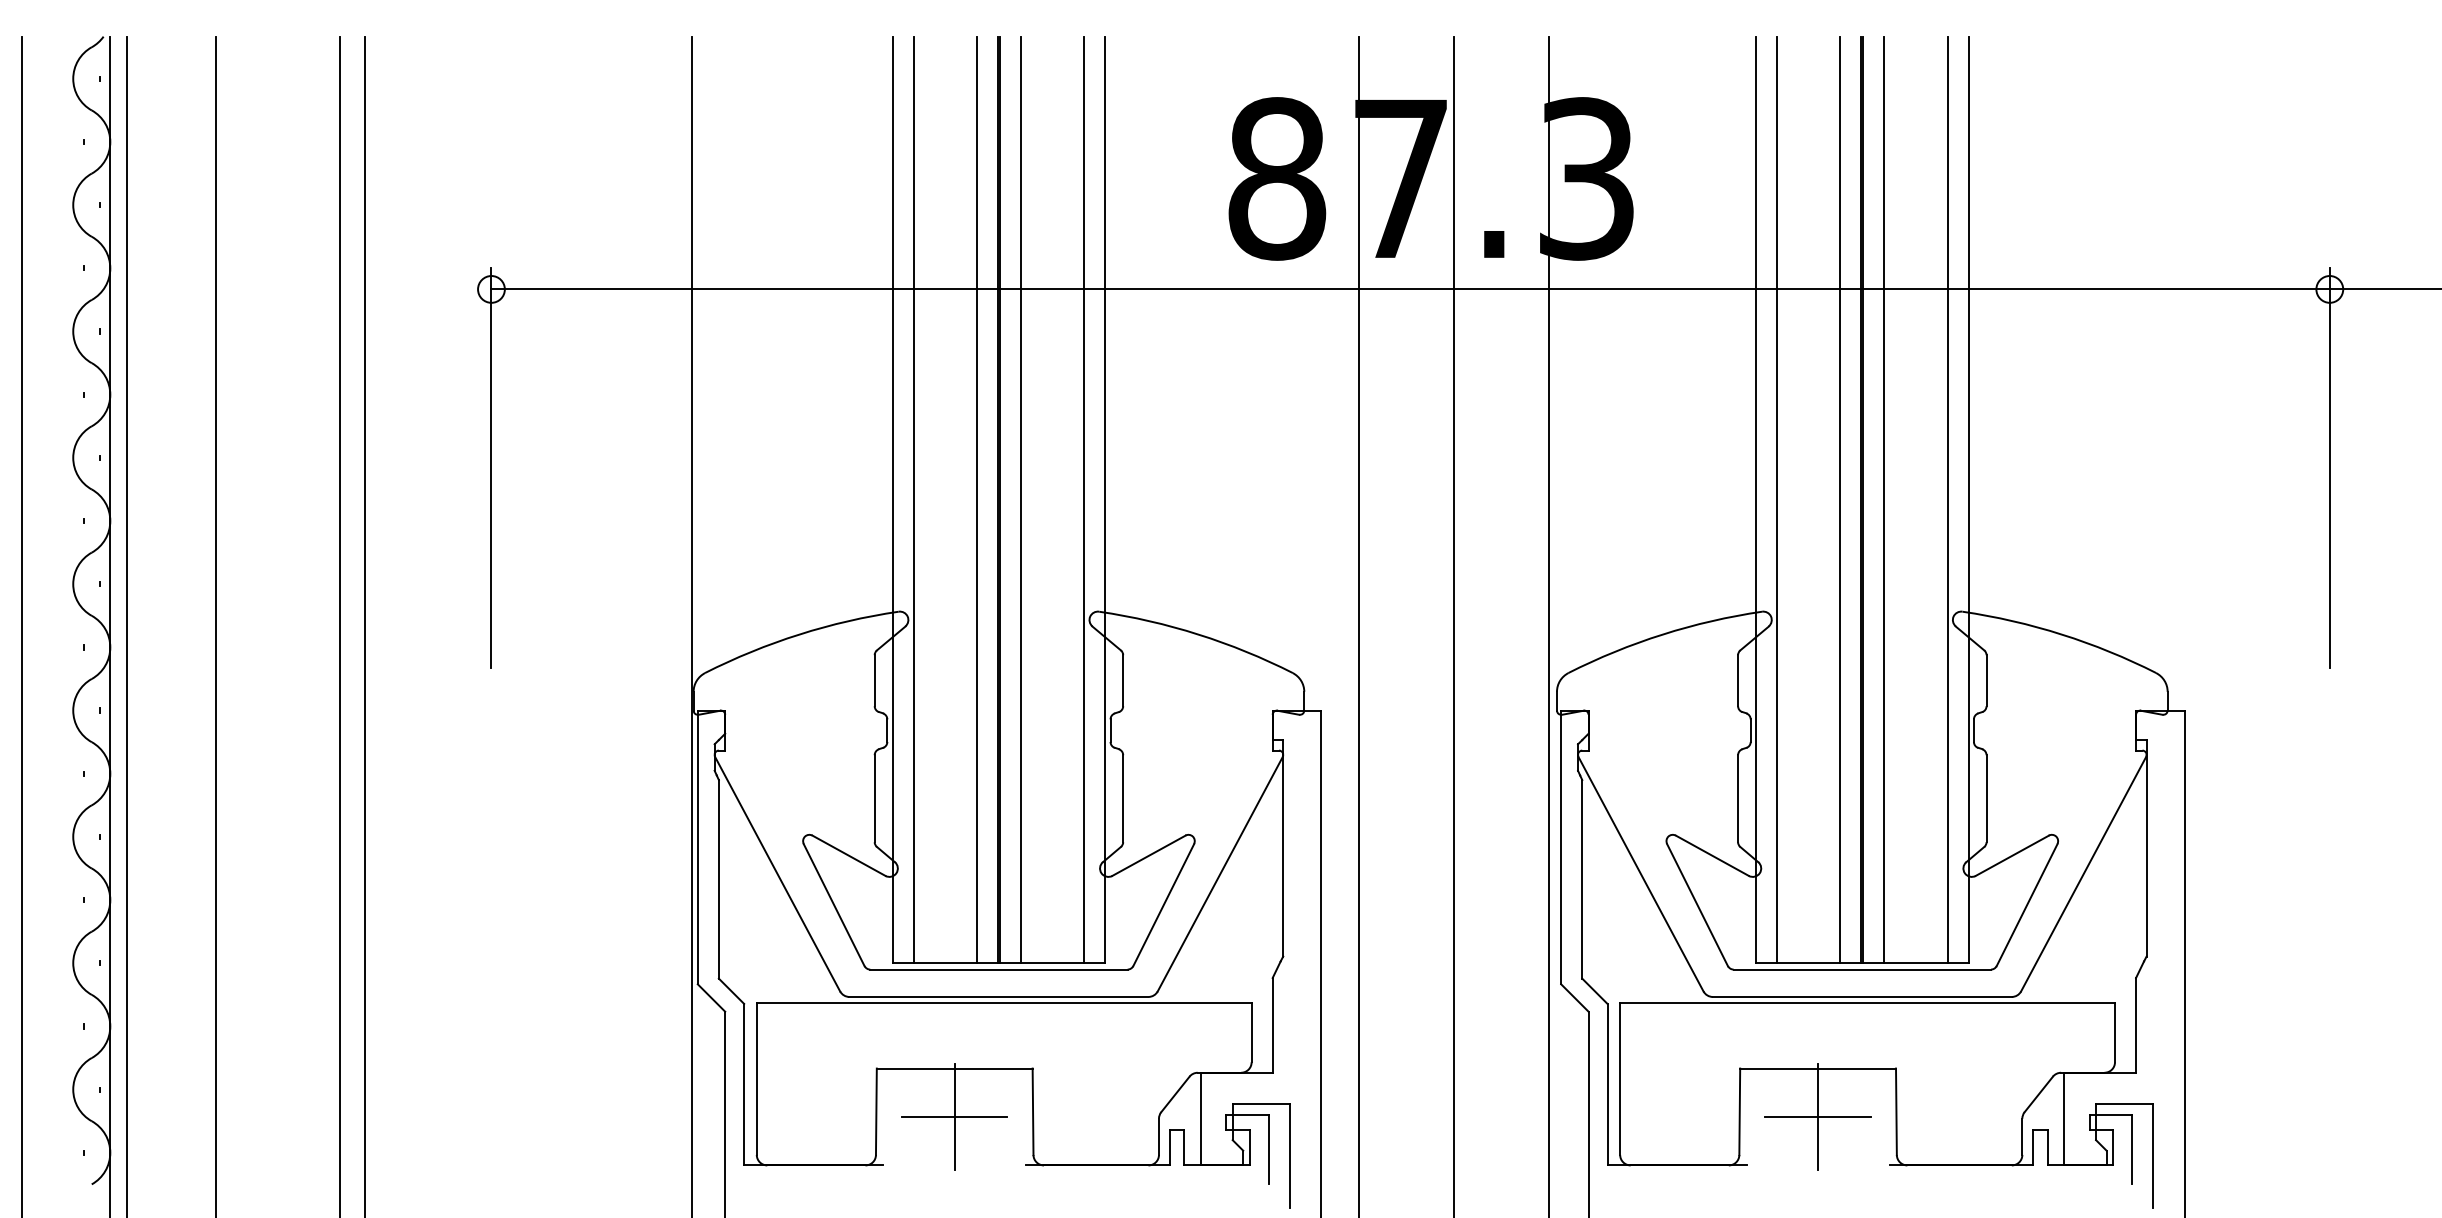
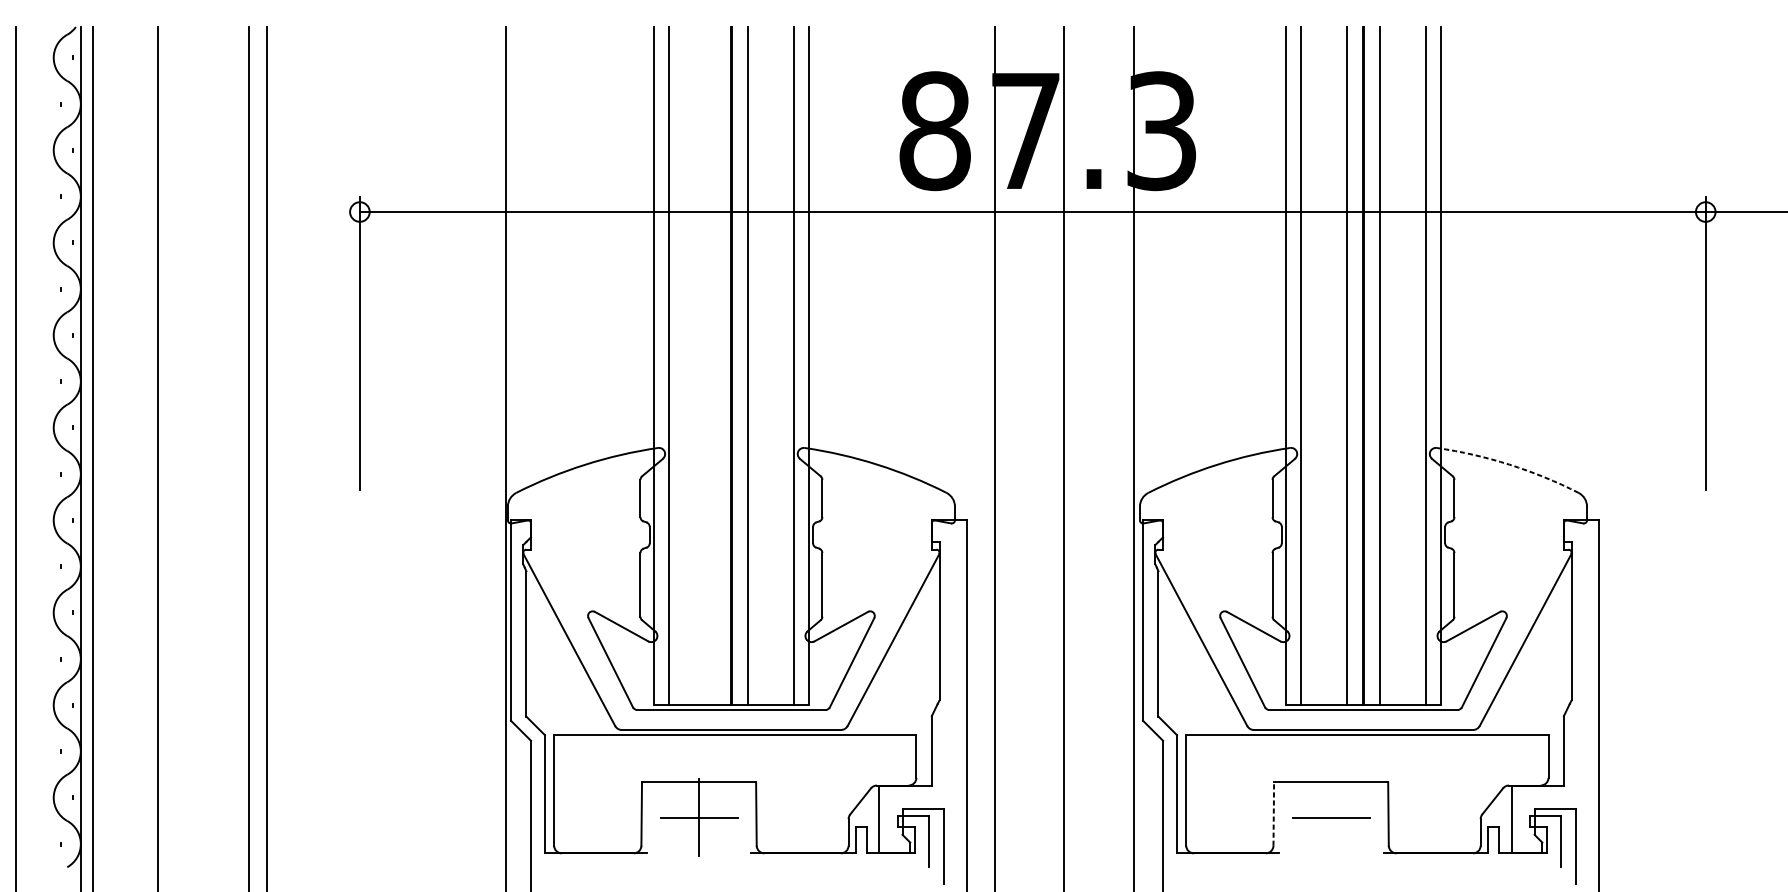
line: (976, 499) -> (715, 365), removed
arc: (2061, 634) -> (1509, 464), solid -> dashed
line: (1739, 1111) -> (1273, 813), solid -> dashed
line: (1818, 1116) -> (1331, 817), removed

